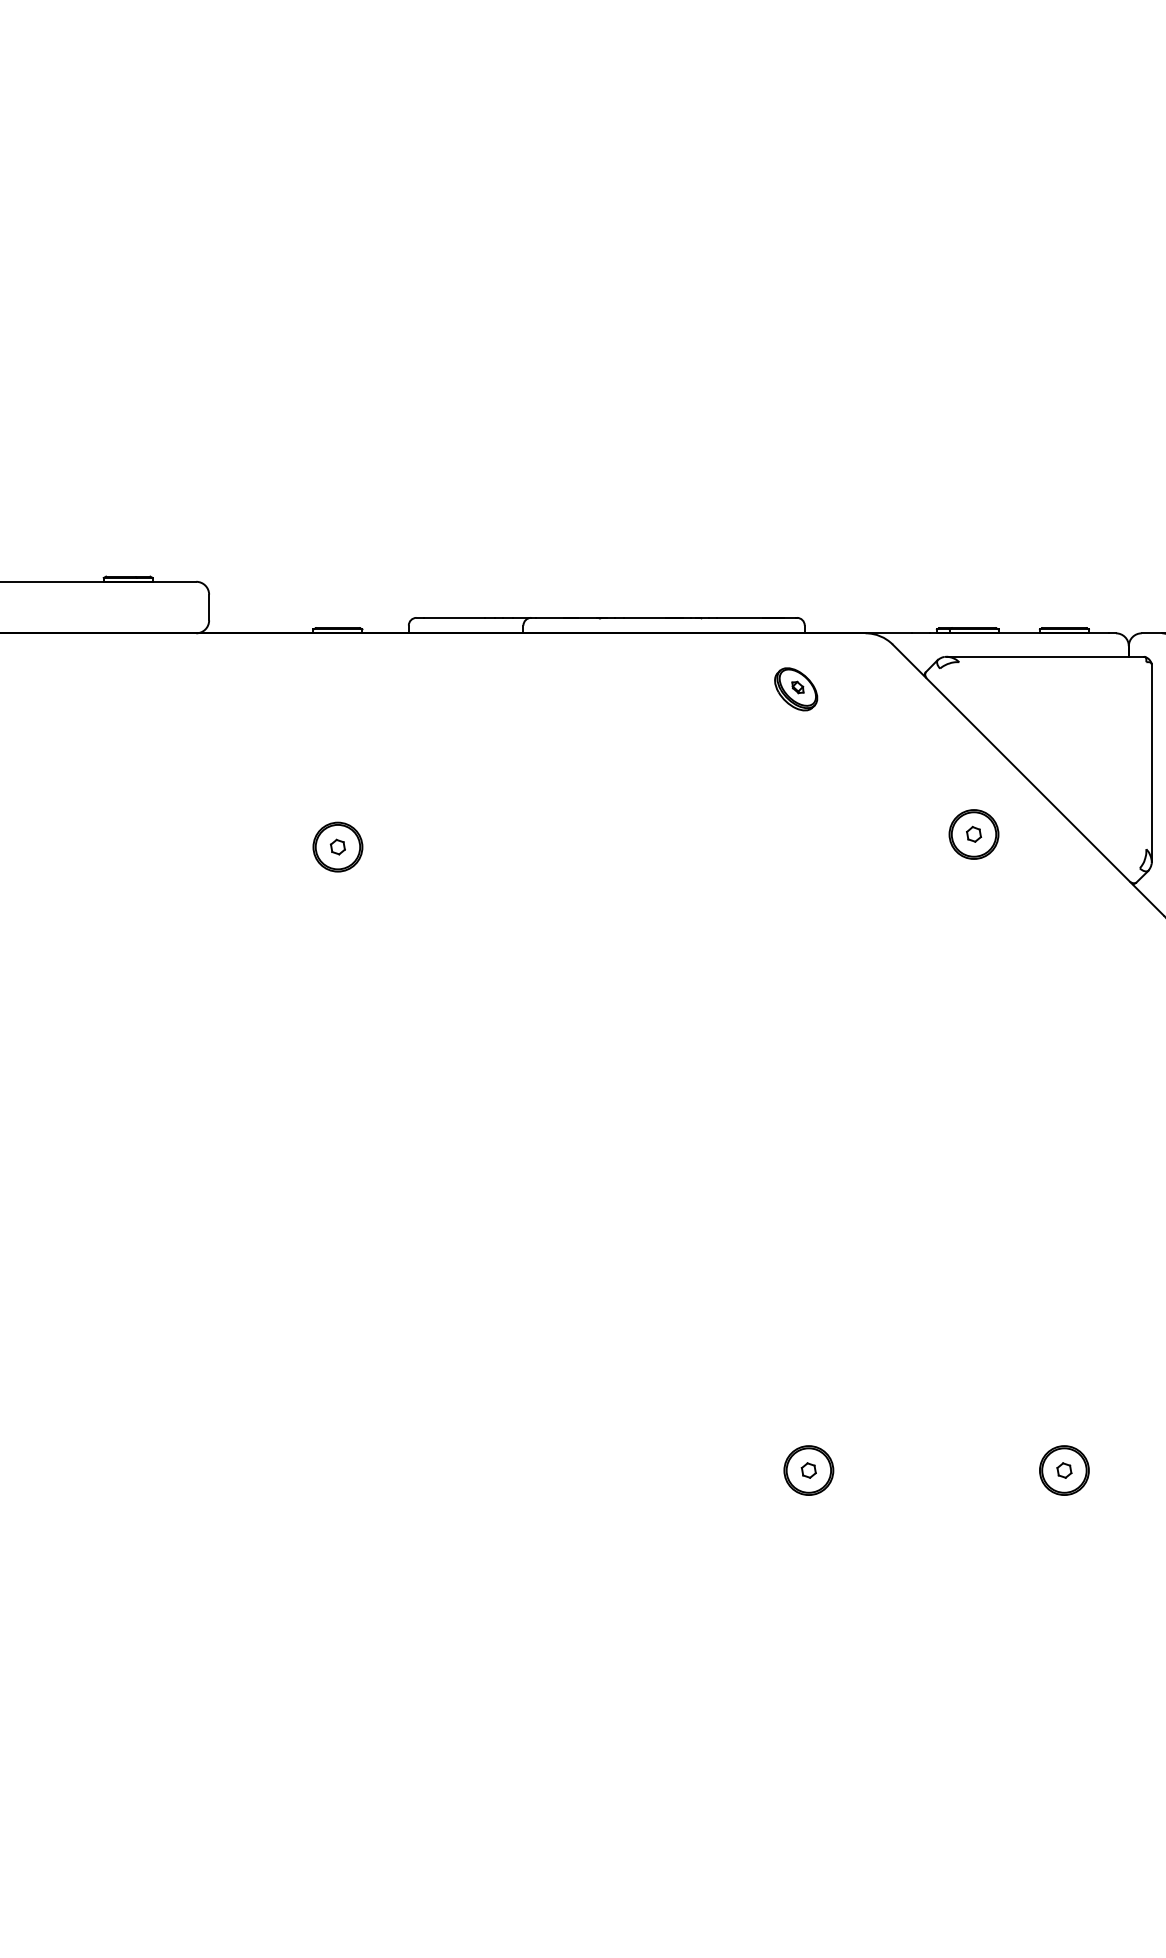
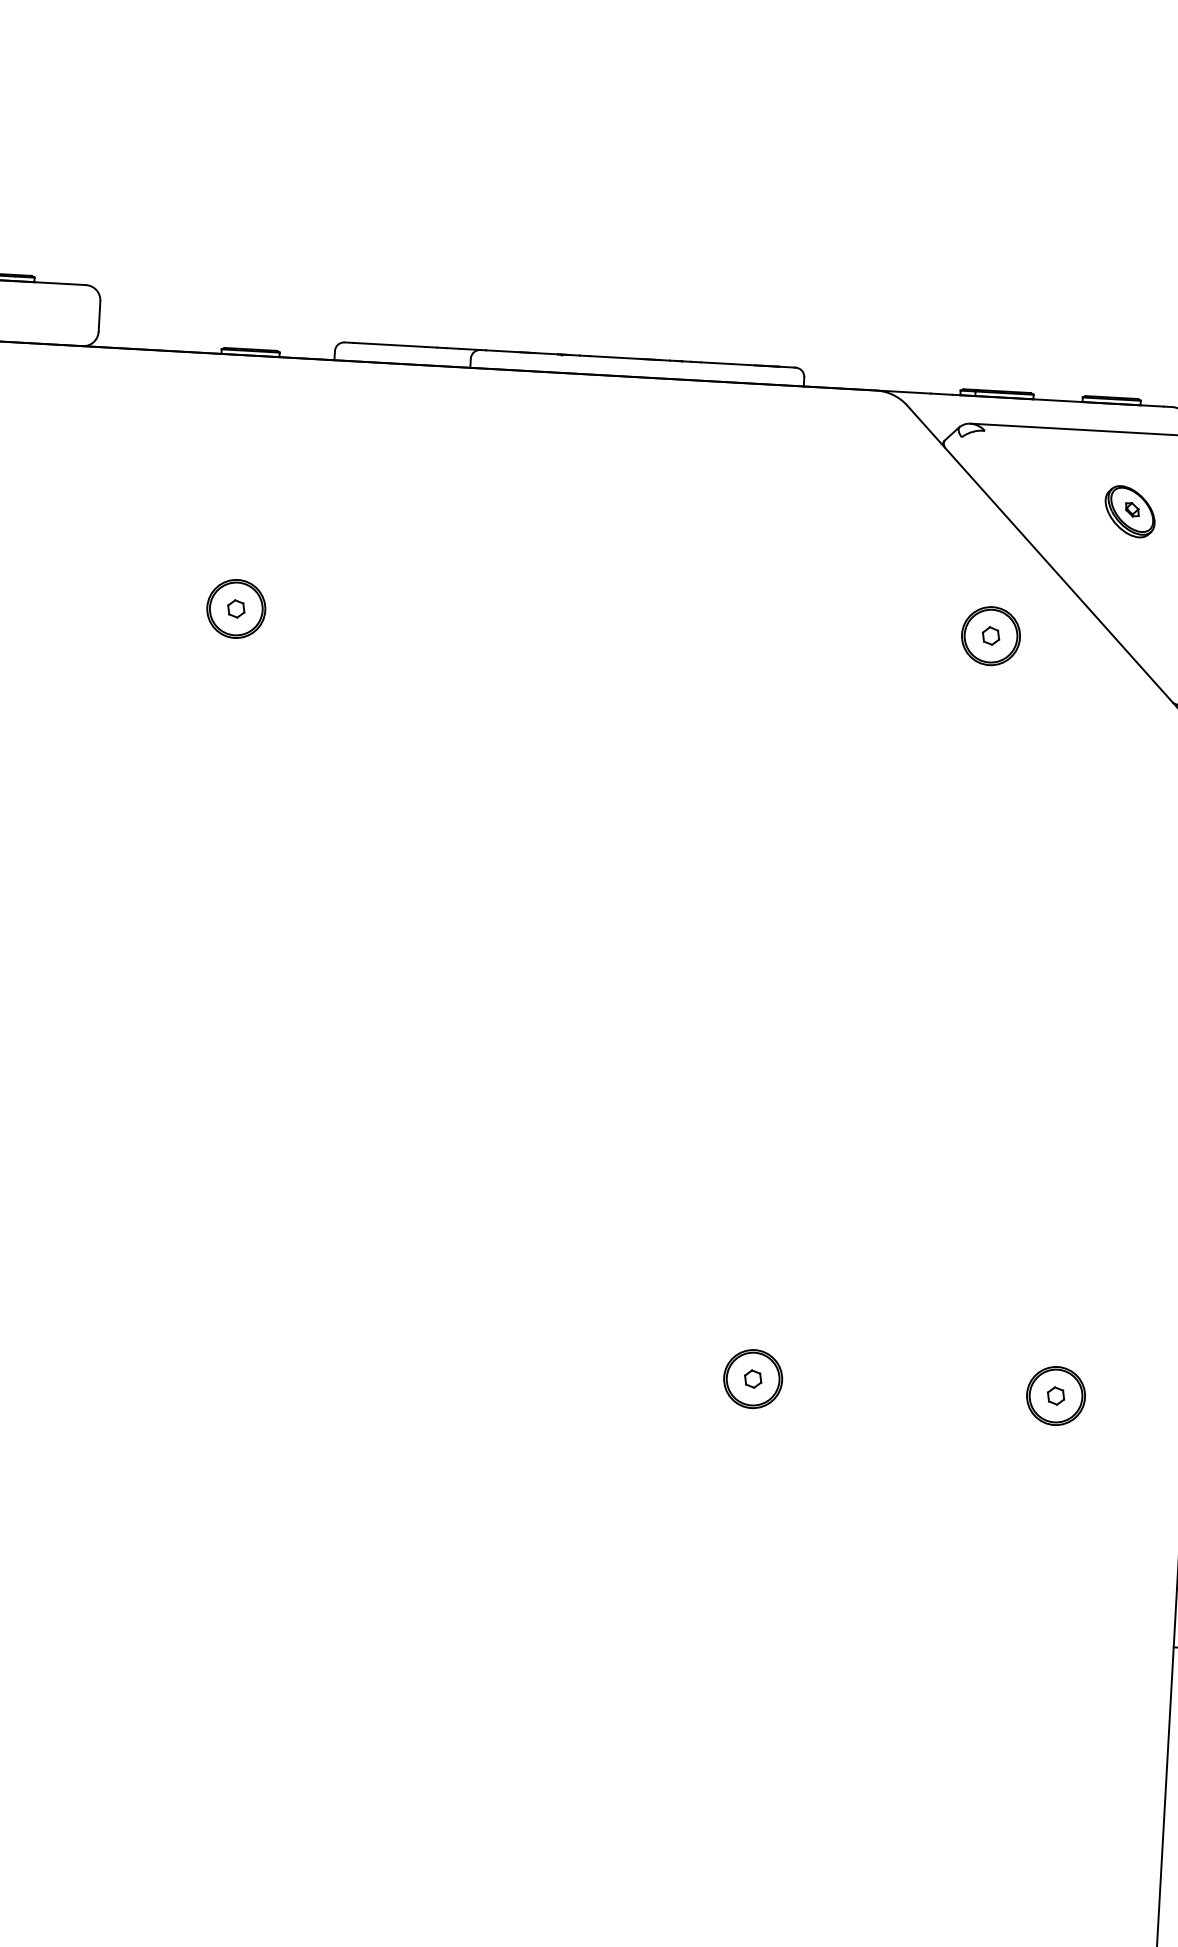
part: (796, 689) -> (1130, 511), moved

